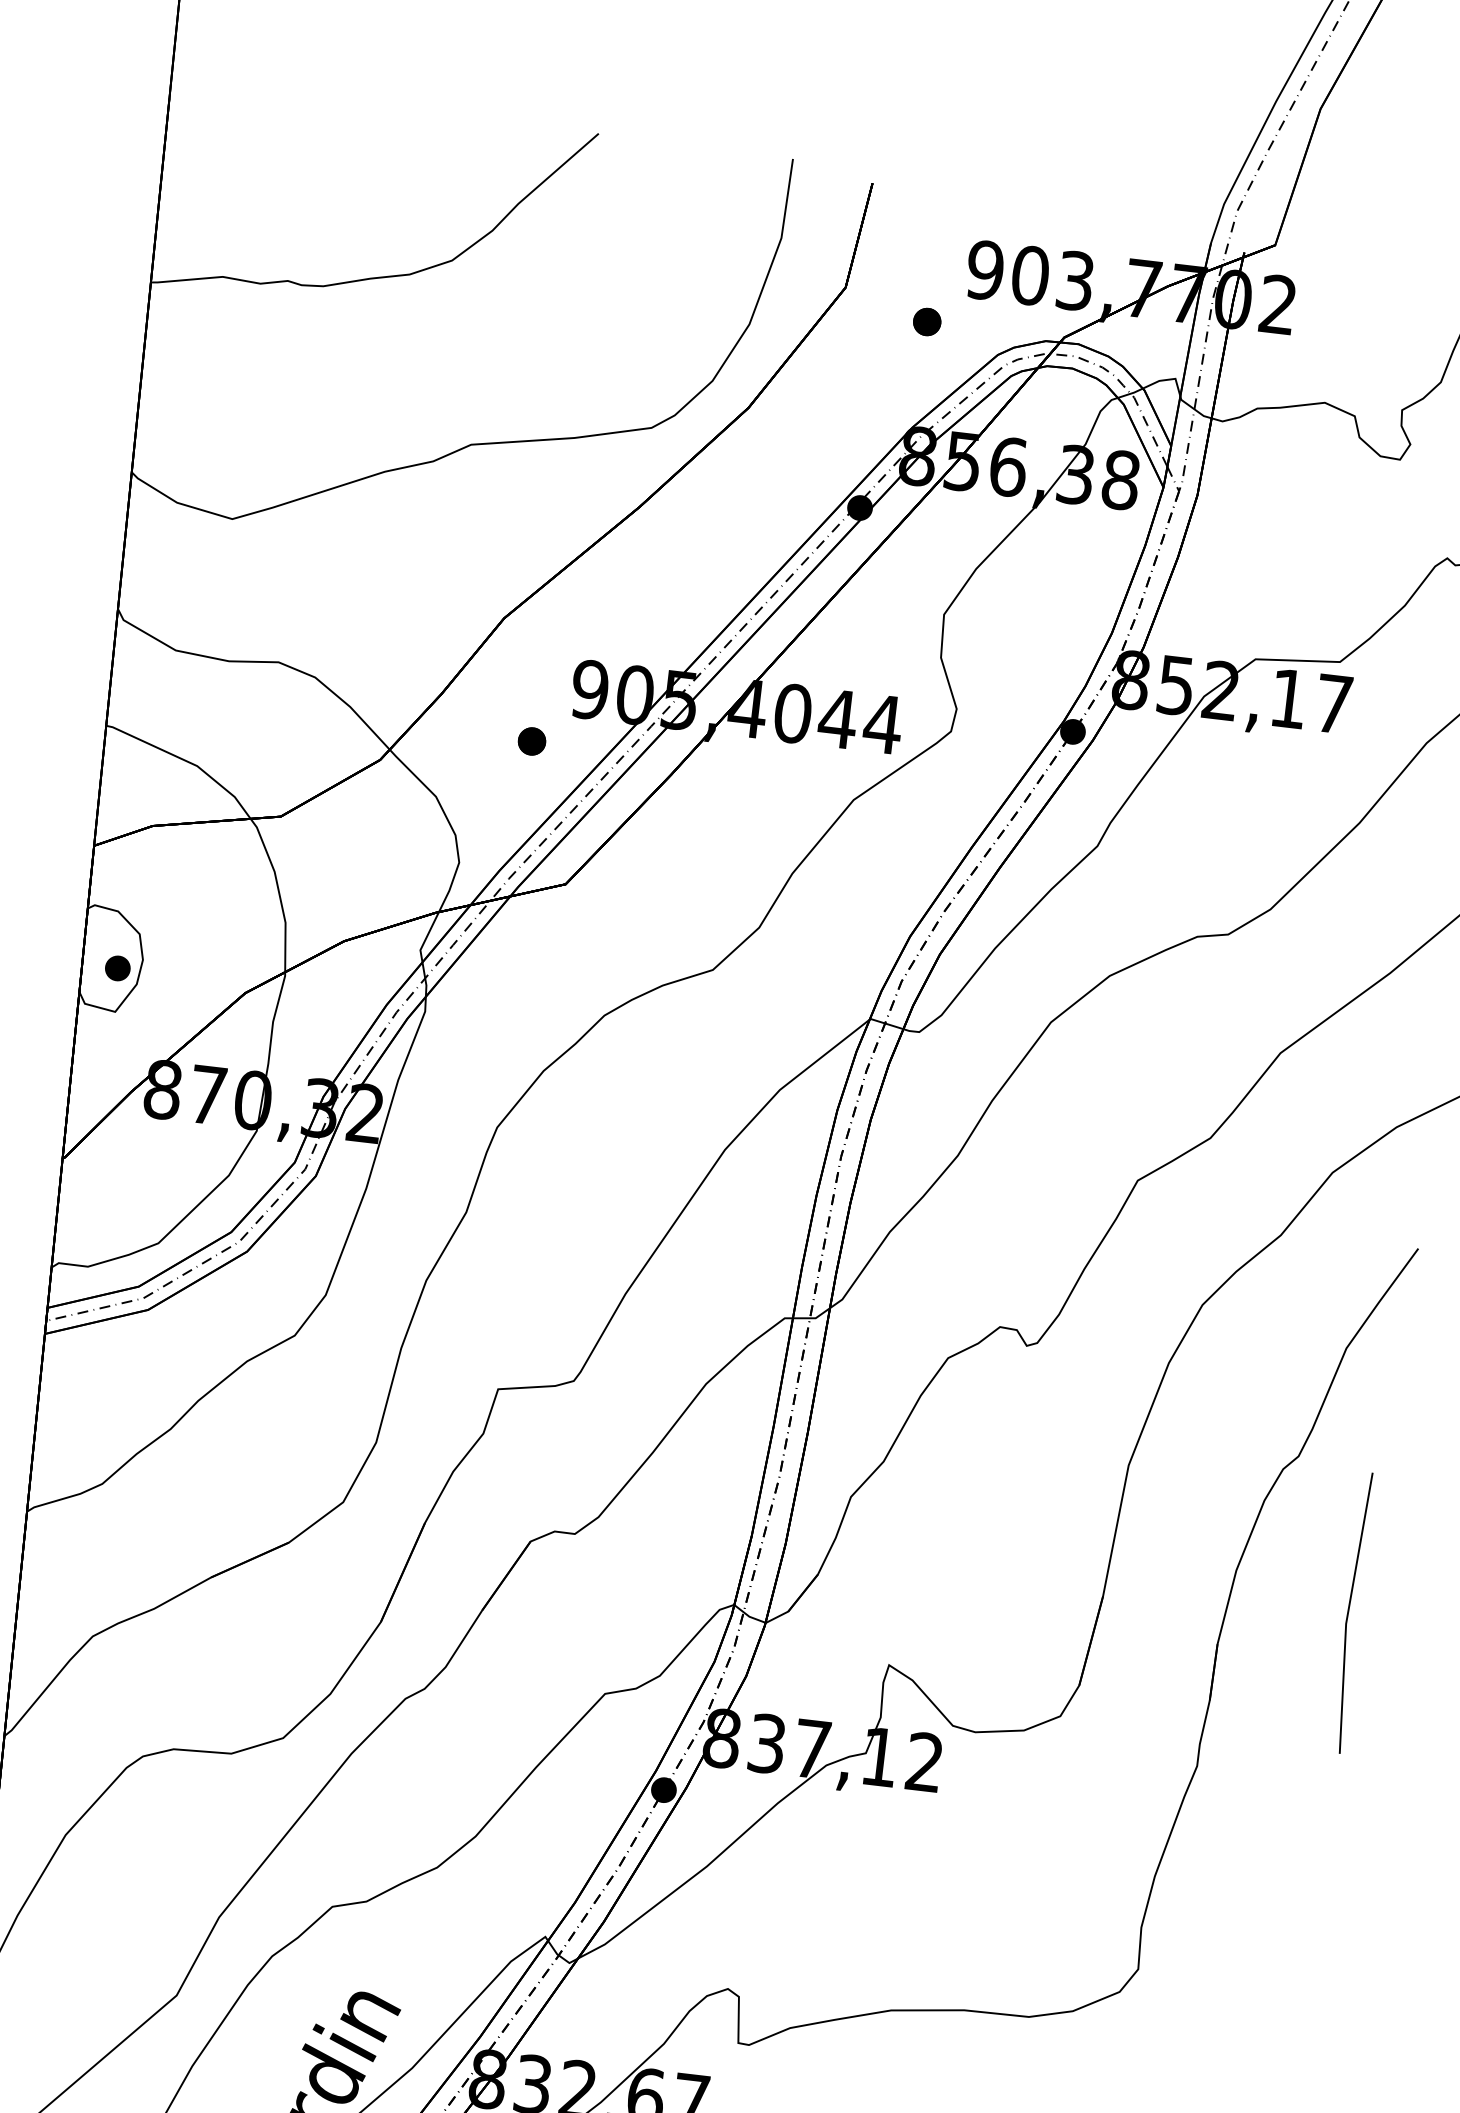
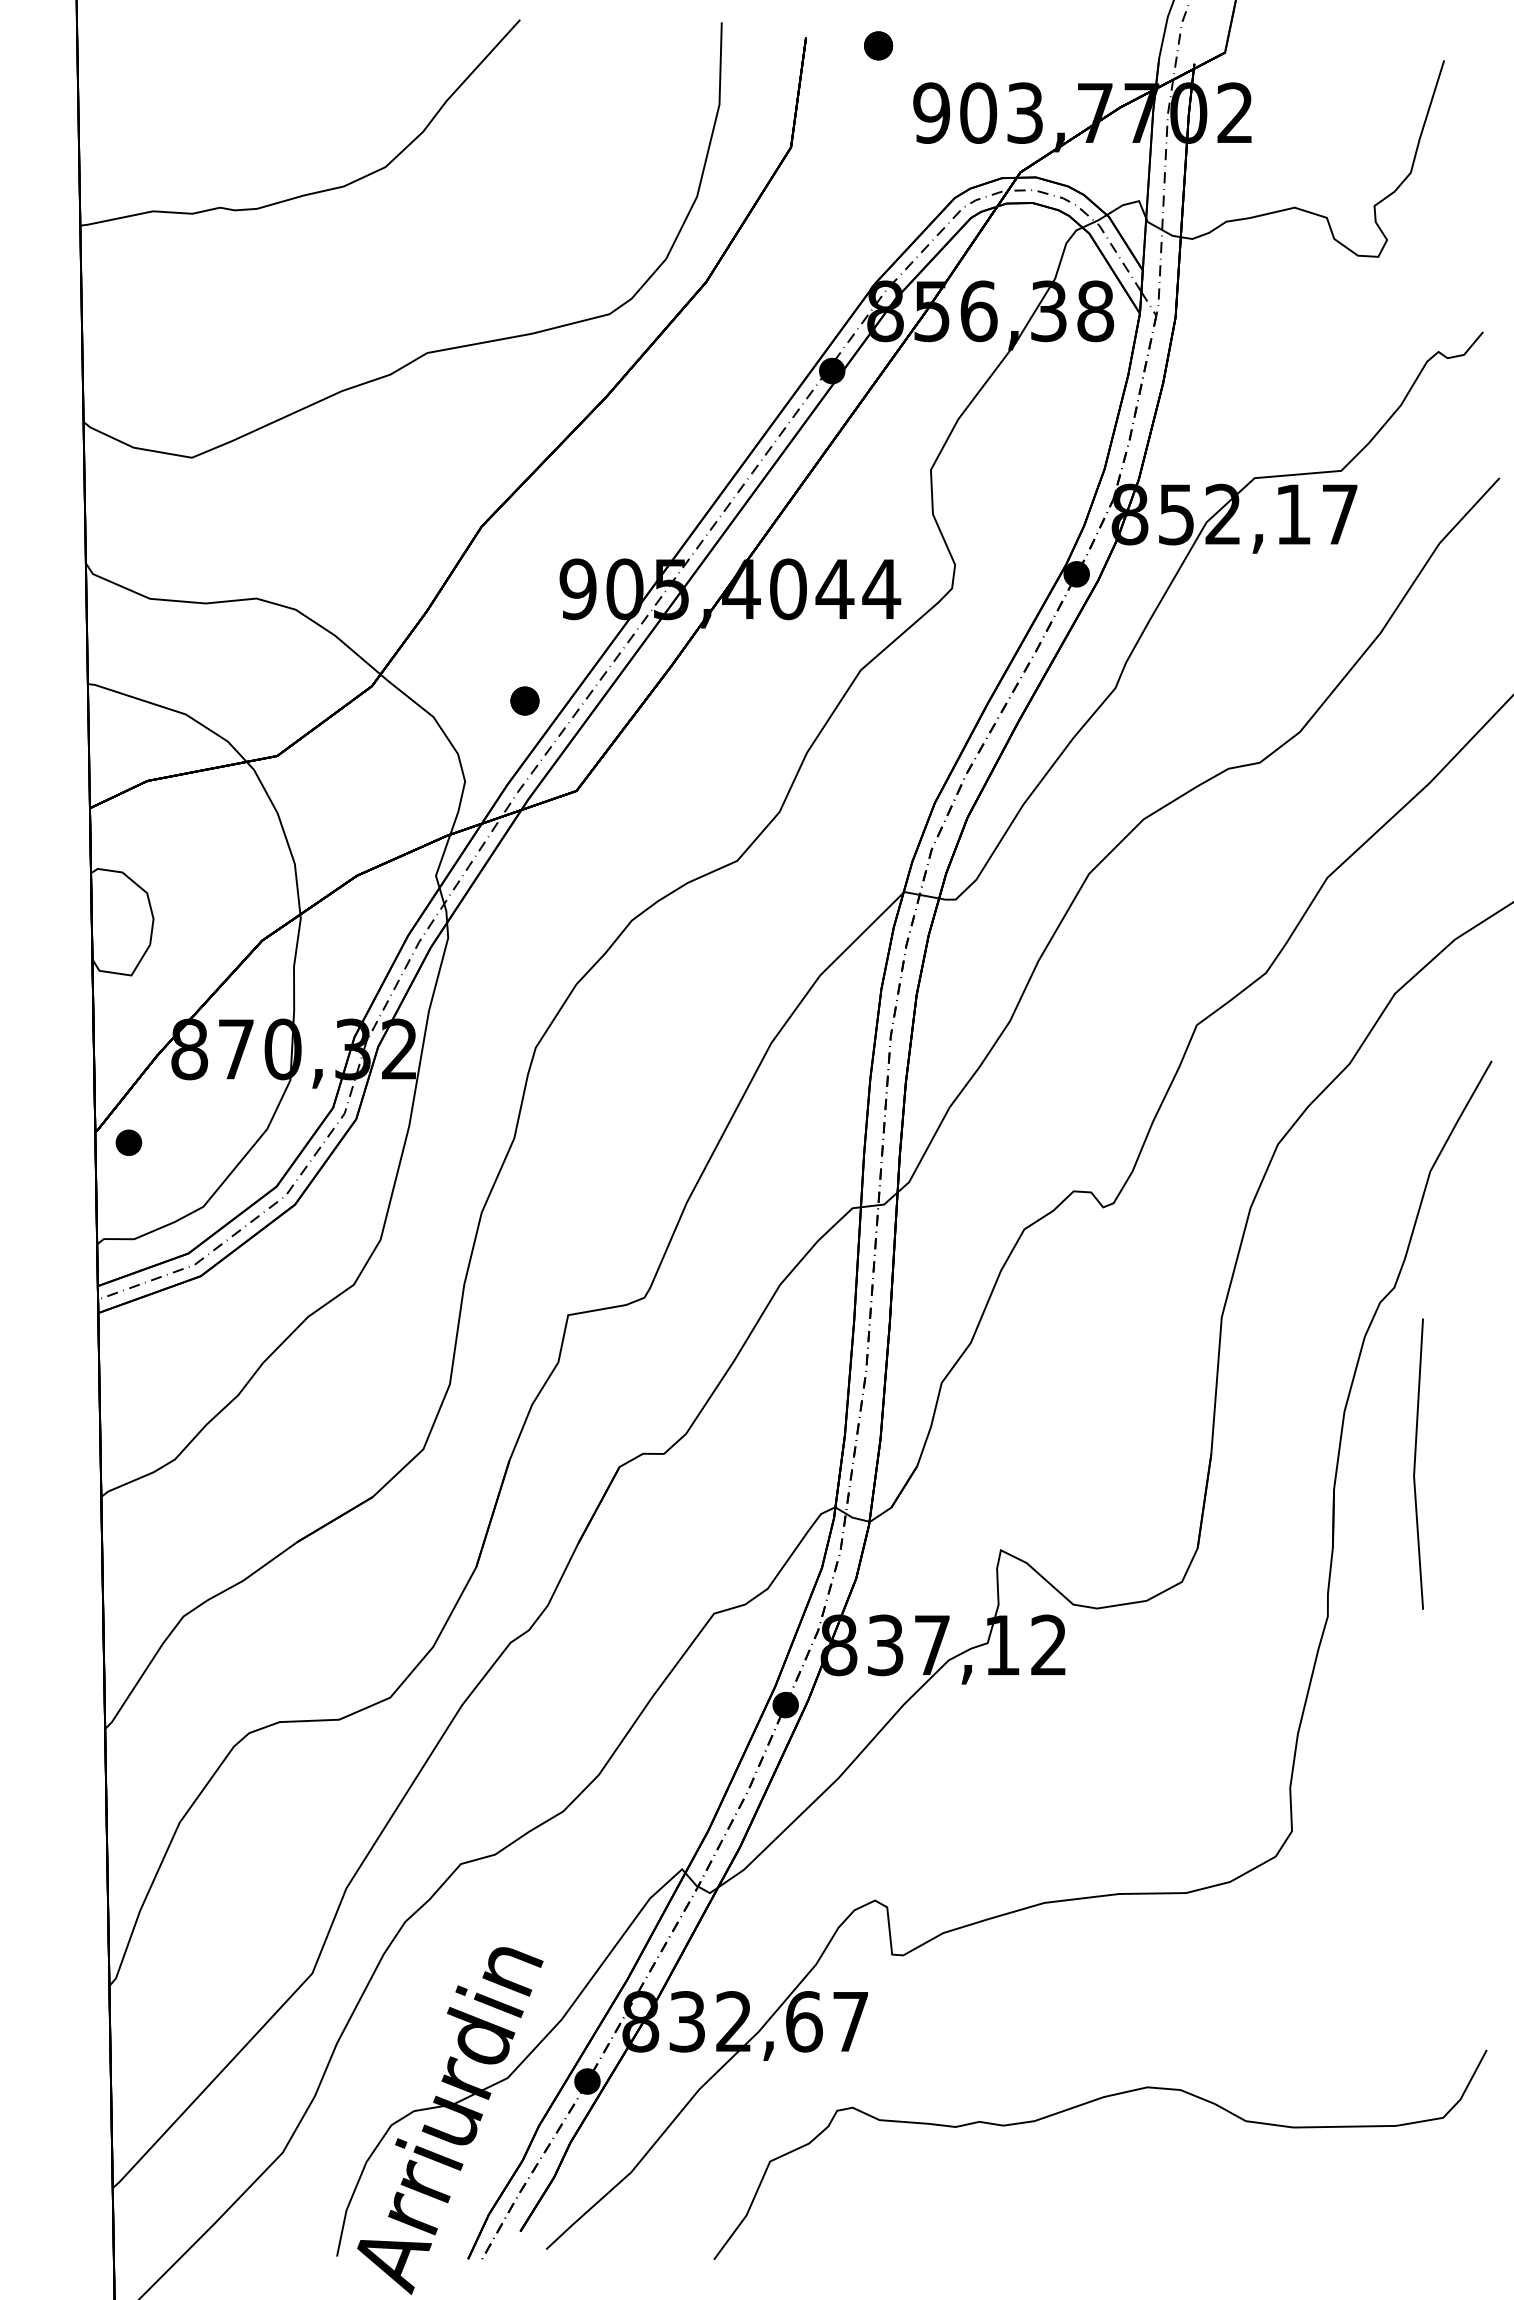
part: (927, 321) -> (878, 45), moved
part: (531, 740) -> (524, 700), moved
part: (117, 968) -> (128, 1142), moved
line: (1348, 1611) -> (1415, 1463), moved

